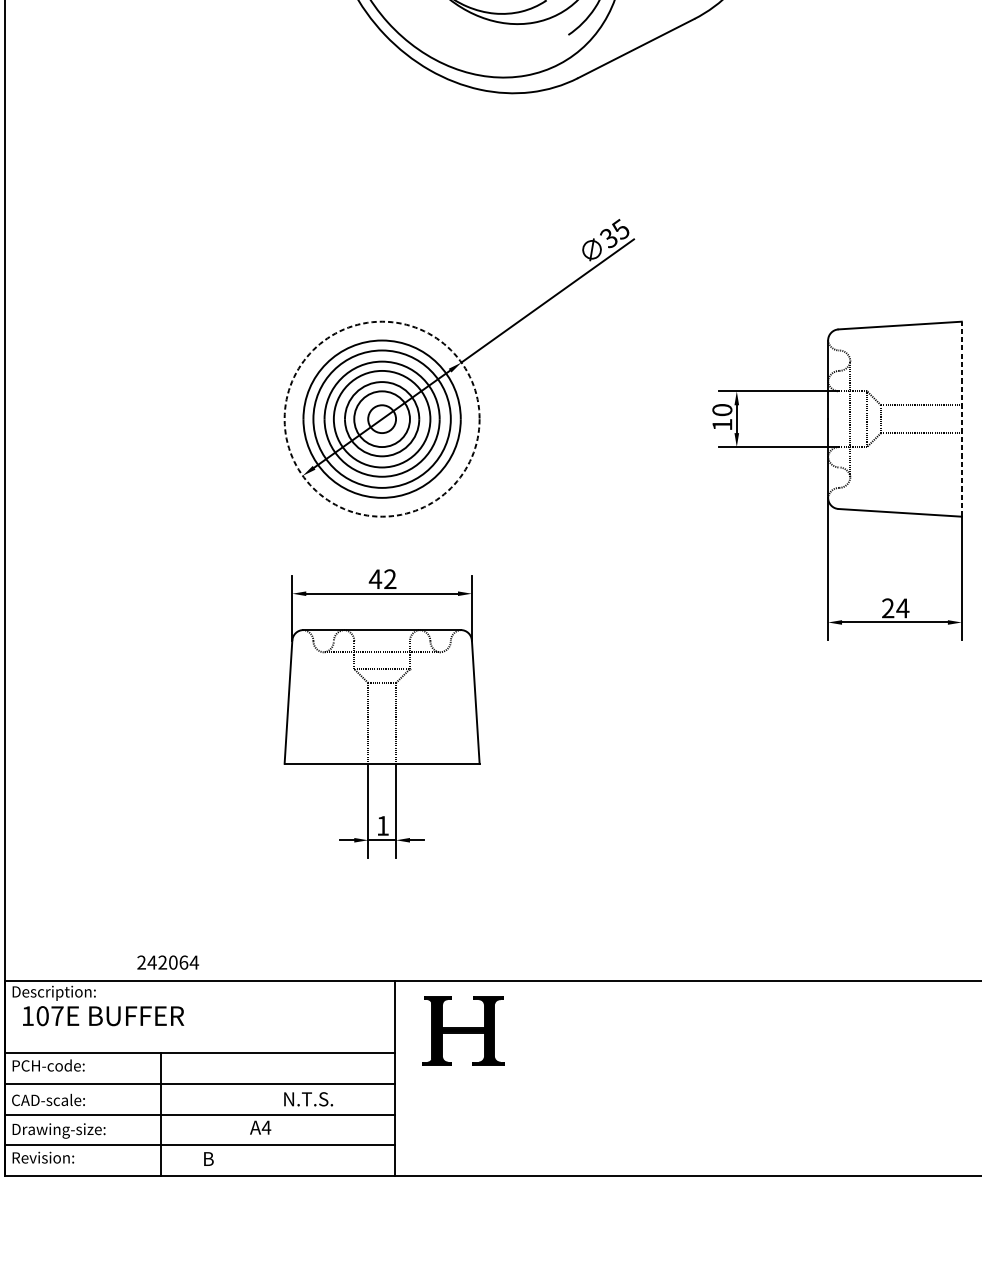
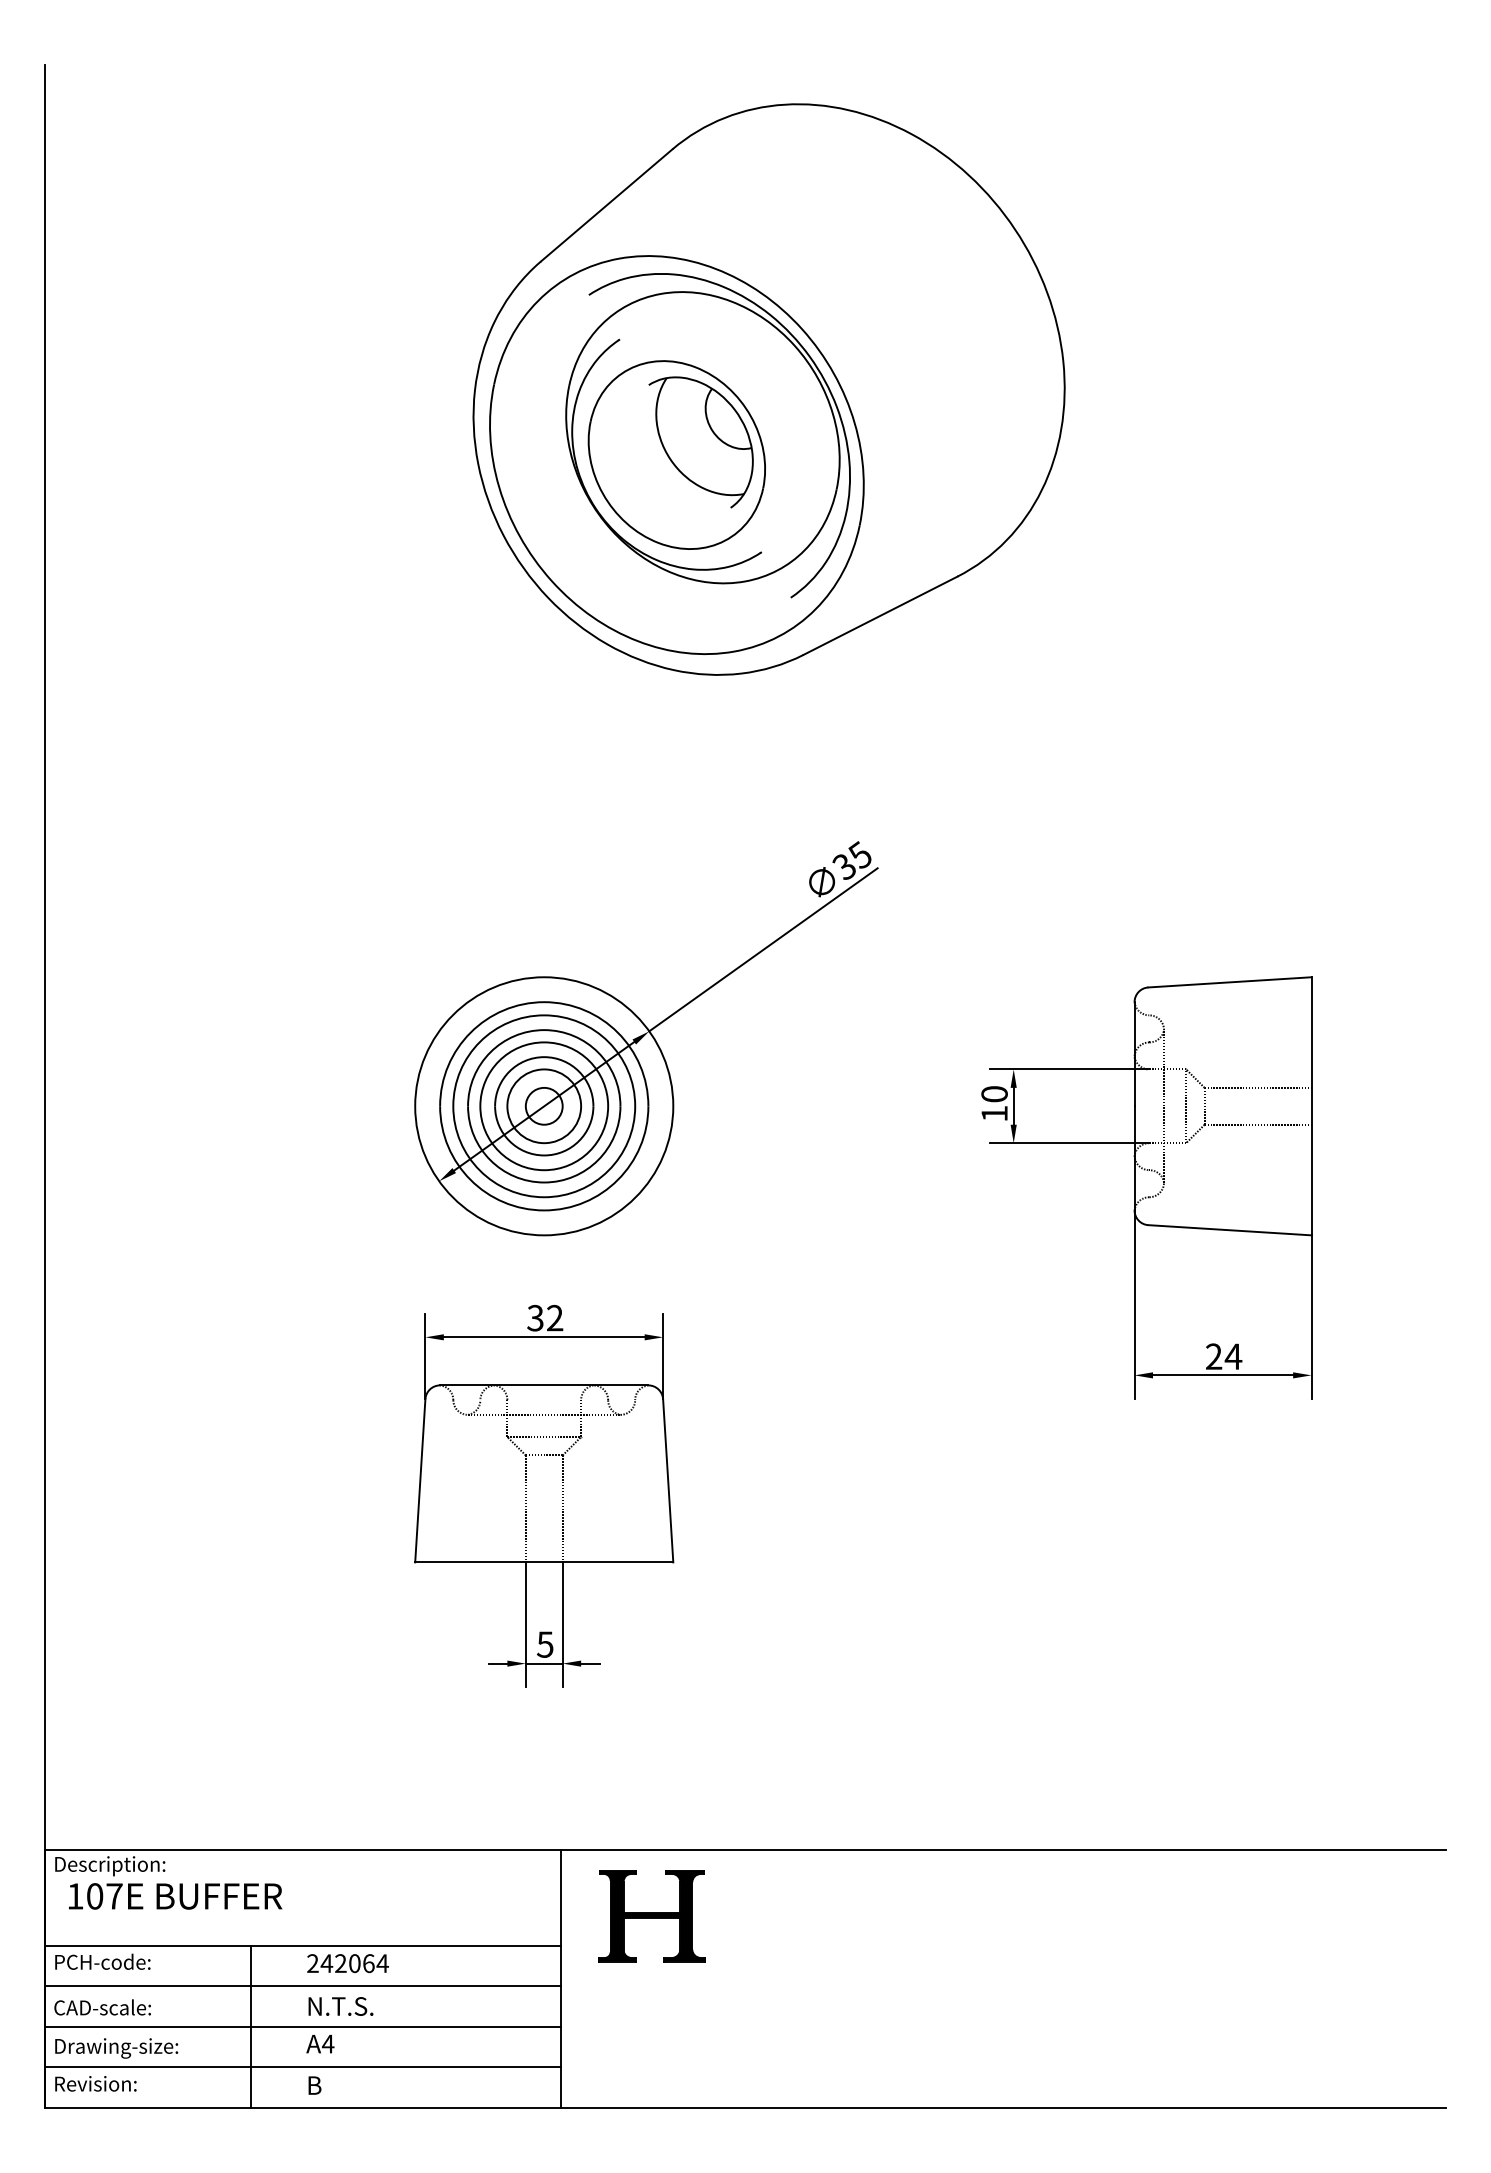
line: (961, 418) -> (1311, 1105), dashed -> solid
circle: (382, 419) -> (544, 1106), dashed -> solid
text: (375, 578) -> (535, 1317), 42 -> 32
text: (382, 825) -> (544, 1644), 1 -> 5
text: (167, 962) -> (347, 1963), moved
text: (308, 1099) -> (340, 2006), moved
text: (260, 1128) -> (320, 2044), moved

